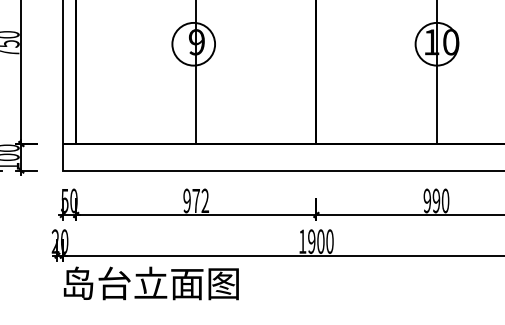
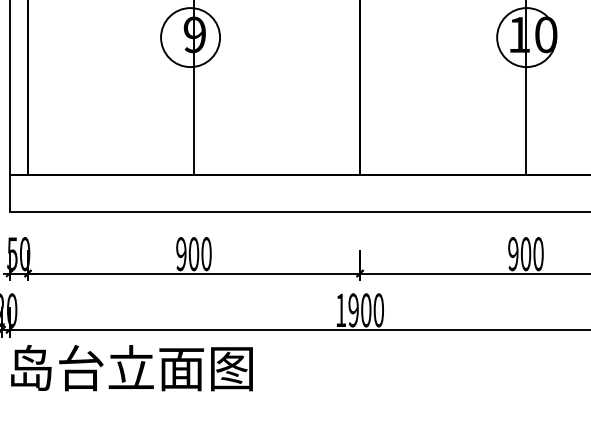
text: (200, 200) -> (199, 253), 972 -> 900
text: (436, 200) -> (526, 253), 990 -> 900

